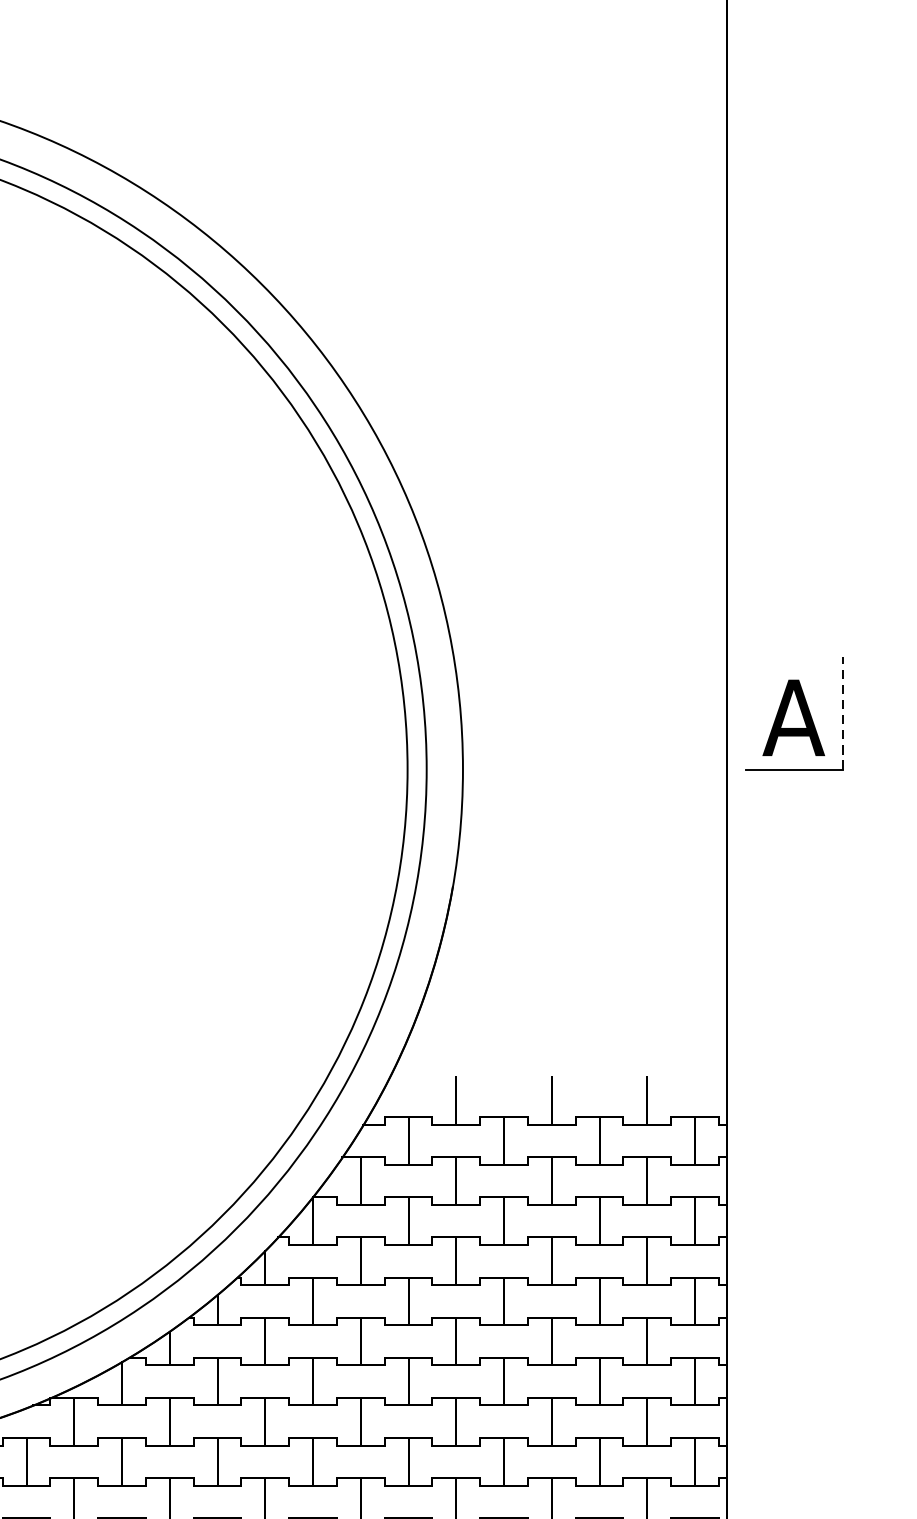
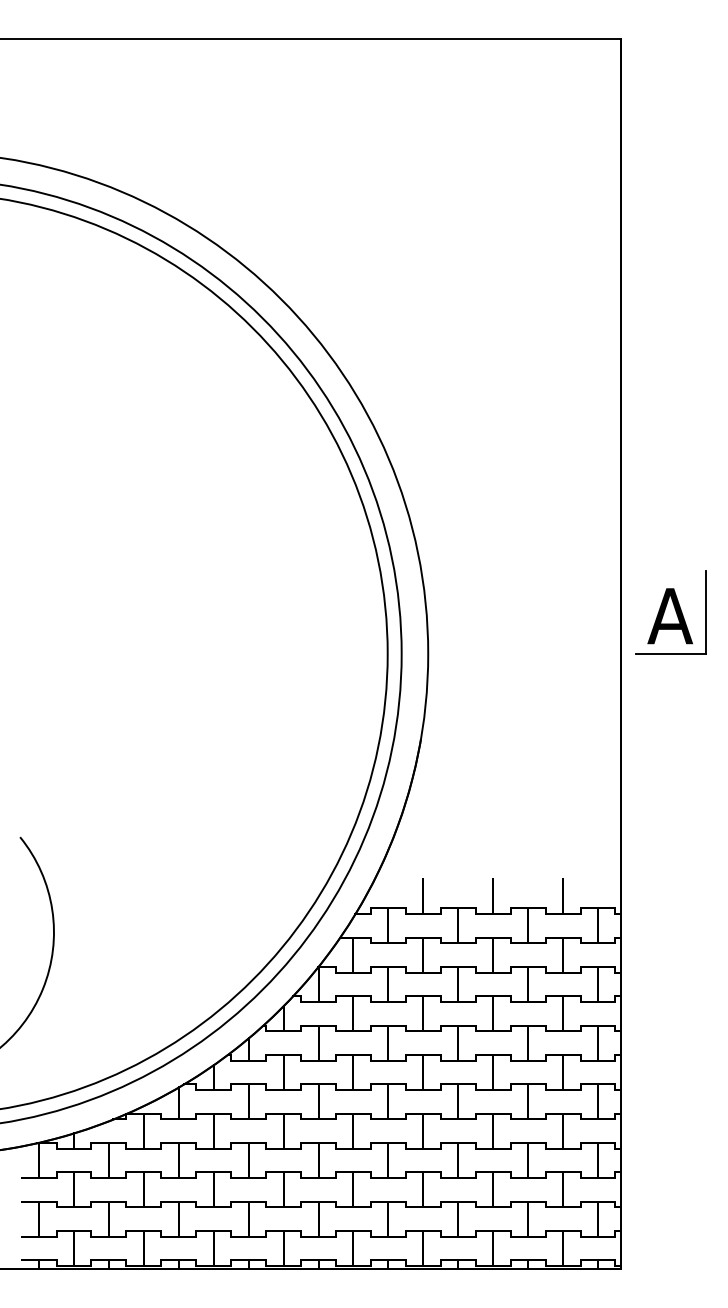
line: (843, 712) -> (706, 612), dashed -> solid

